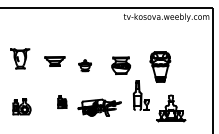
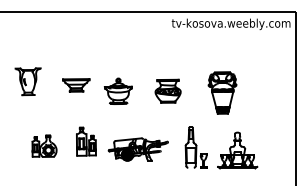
part: (84, 65) -> (117, 90), size x1.67
part: (140, 95) -> (195, 147), moved
part: (62, 101) -> (86, 141), size x1.67
part: (21, 106) -> (44, 145), moved

